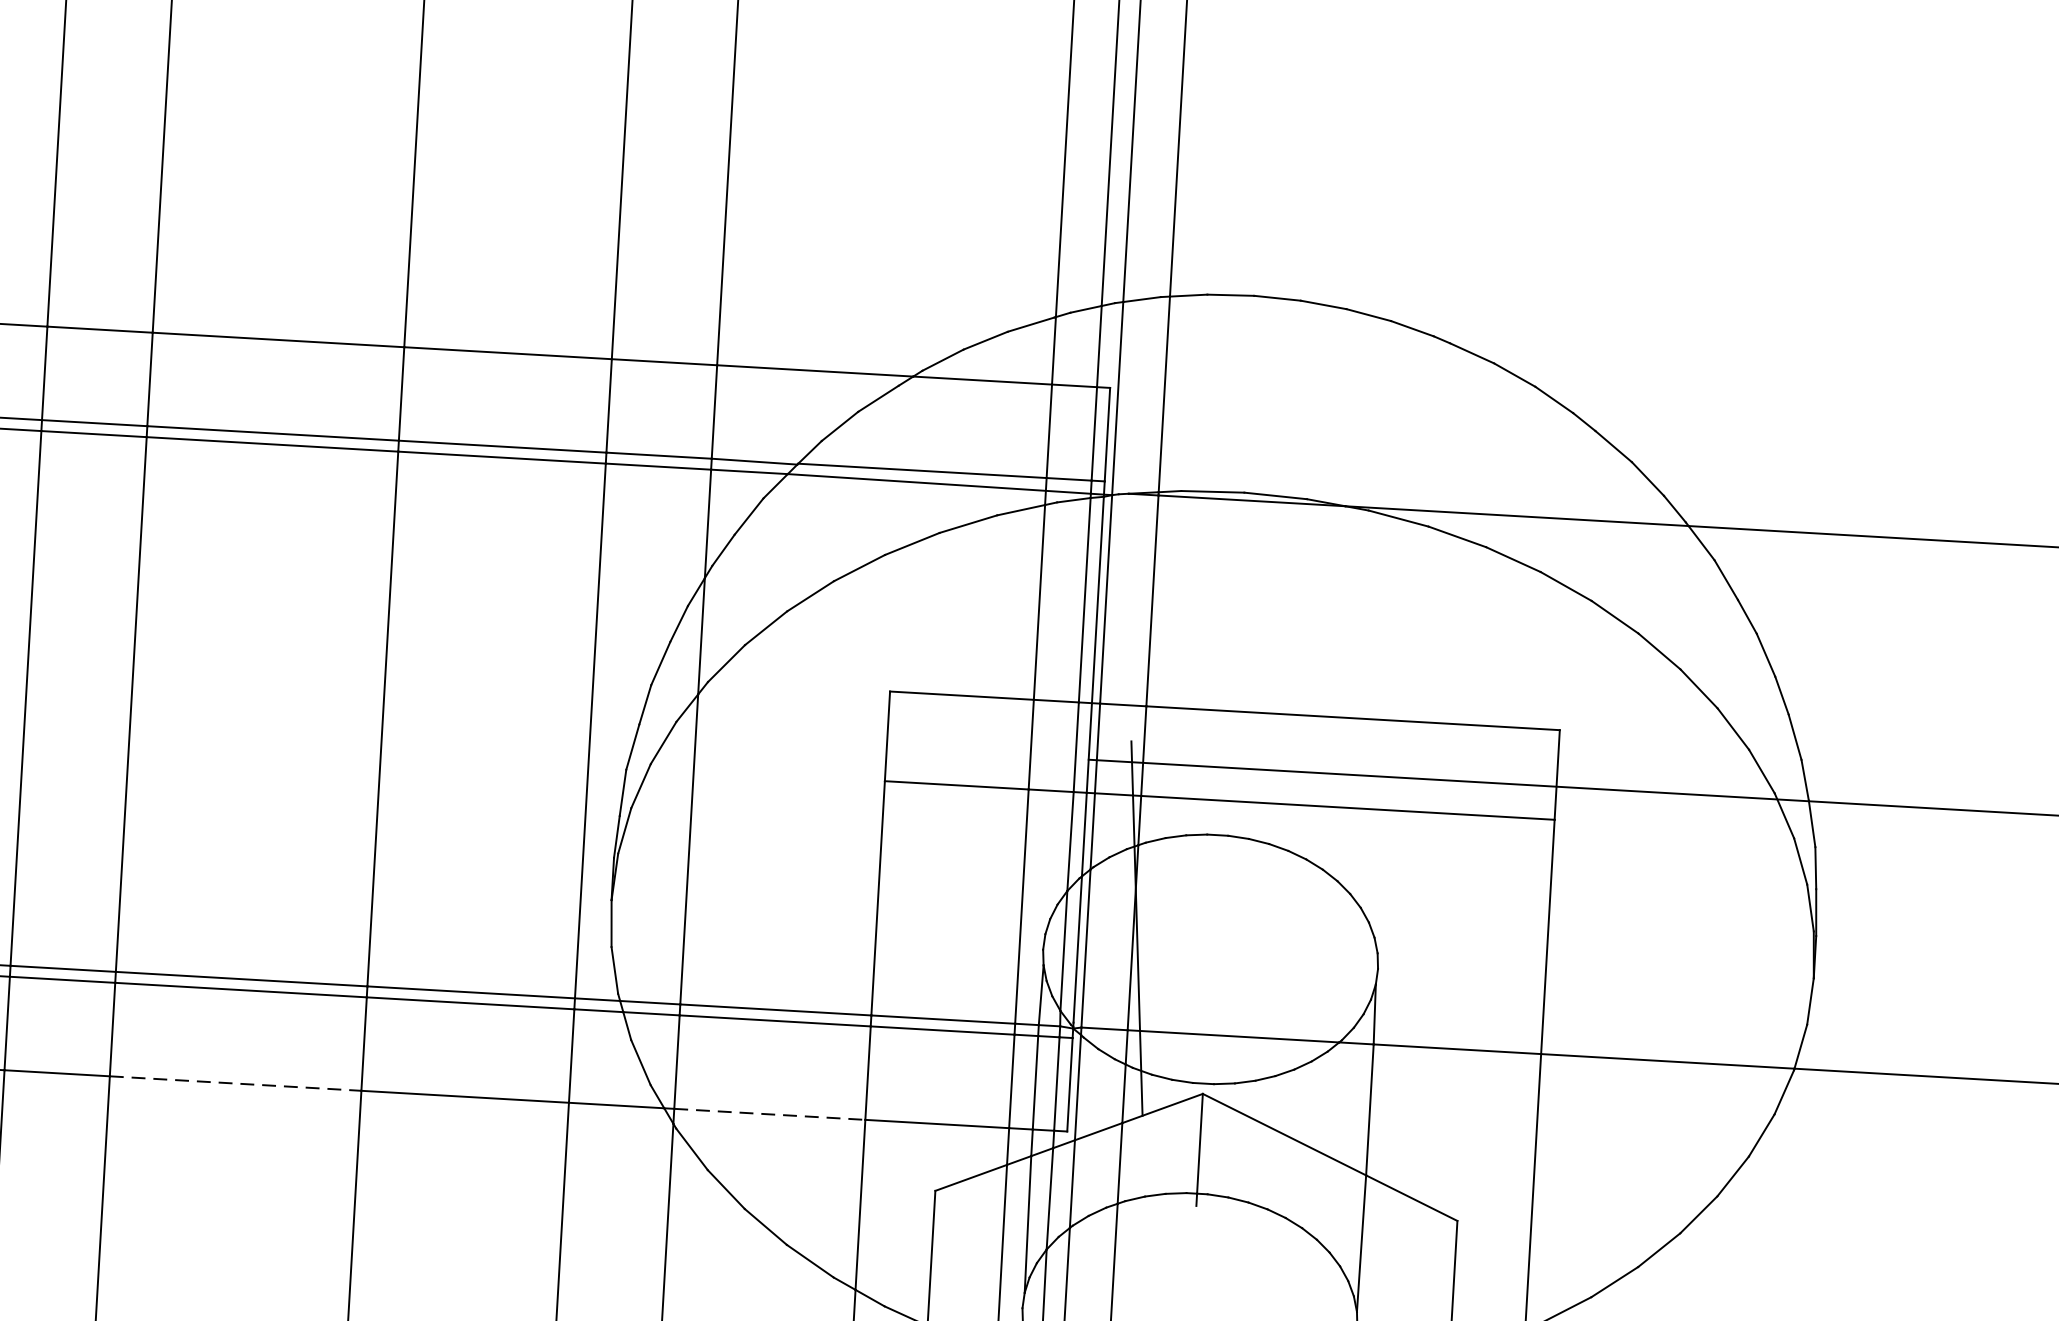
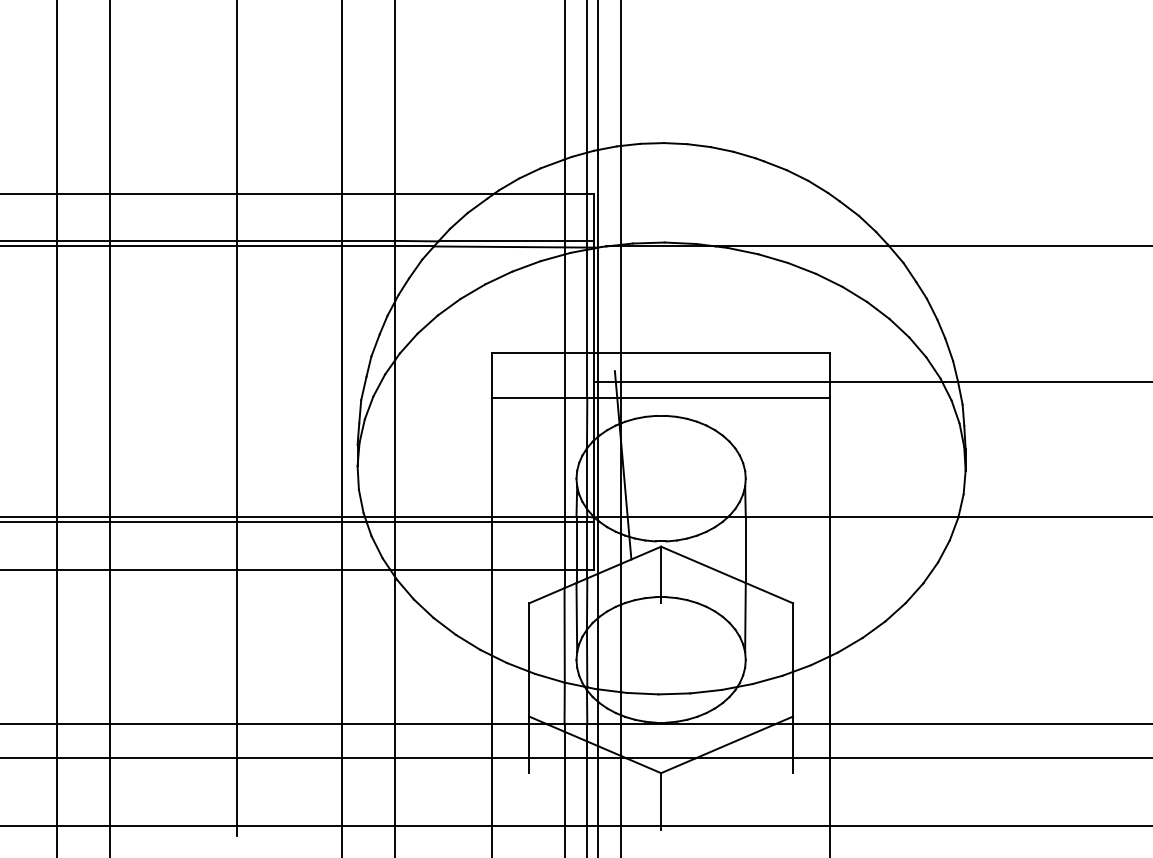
line: (235, 1083) -> (173, 569), dashed -> solid
line: (771, 1114) -> (444, 569), dashed -> solid

